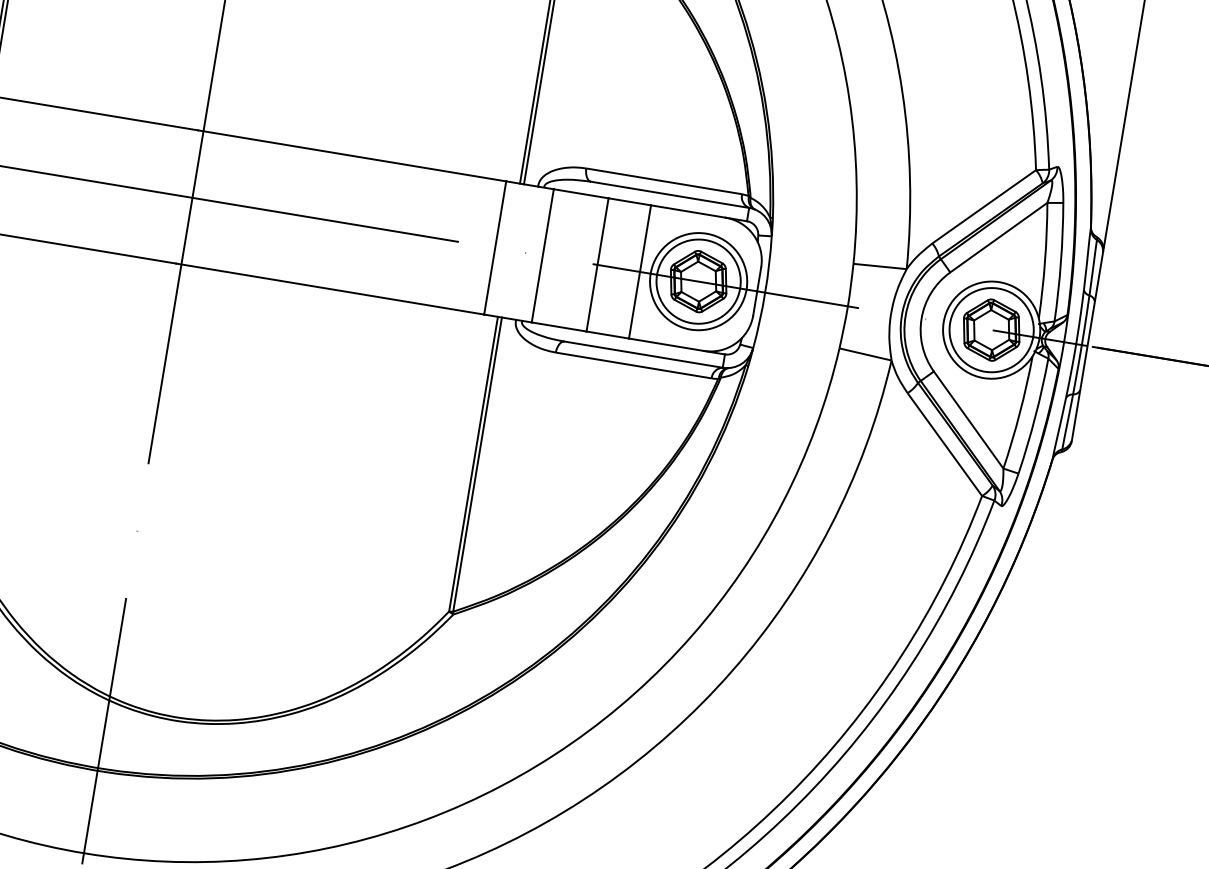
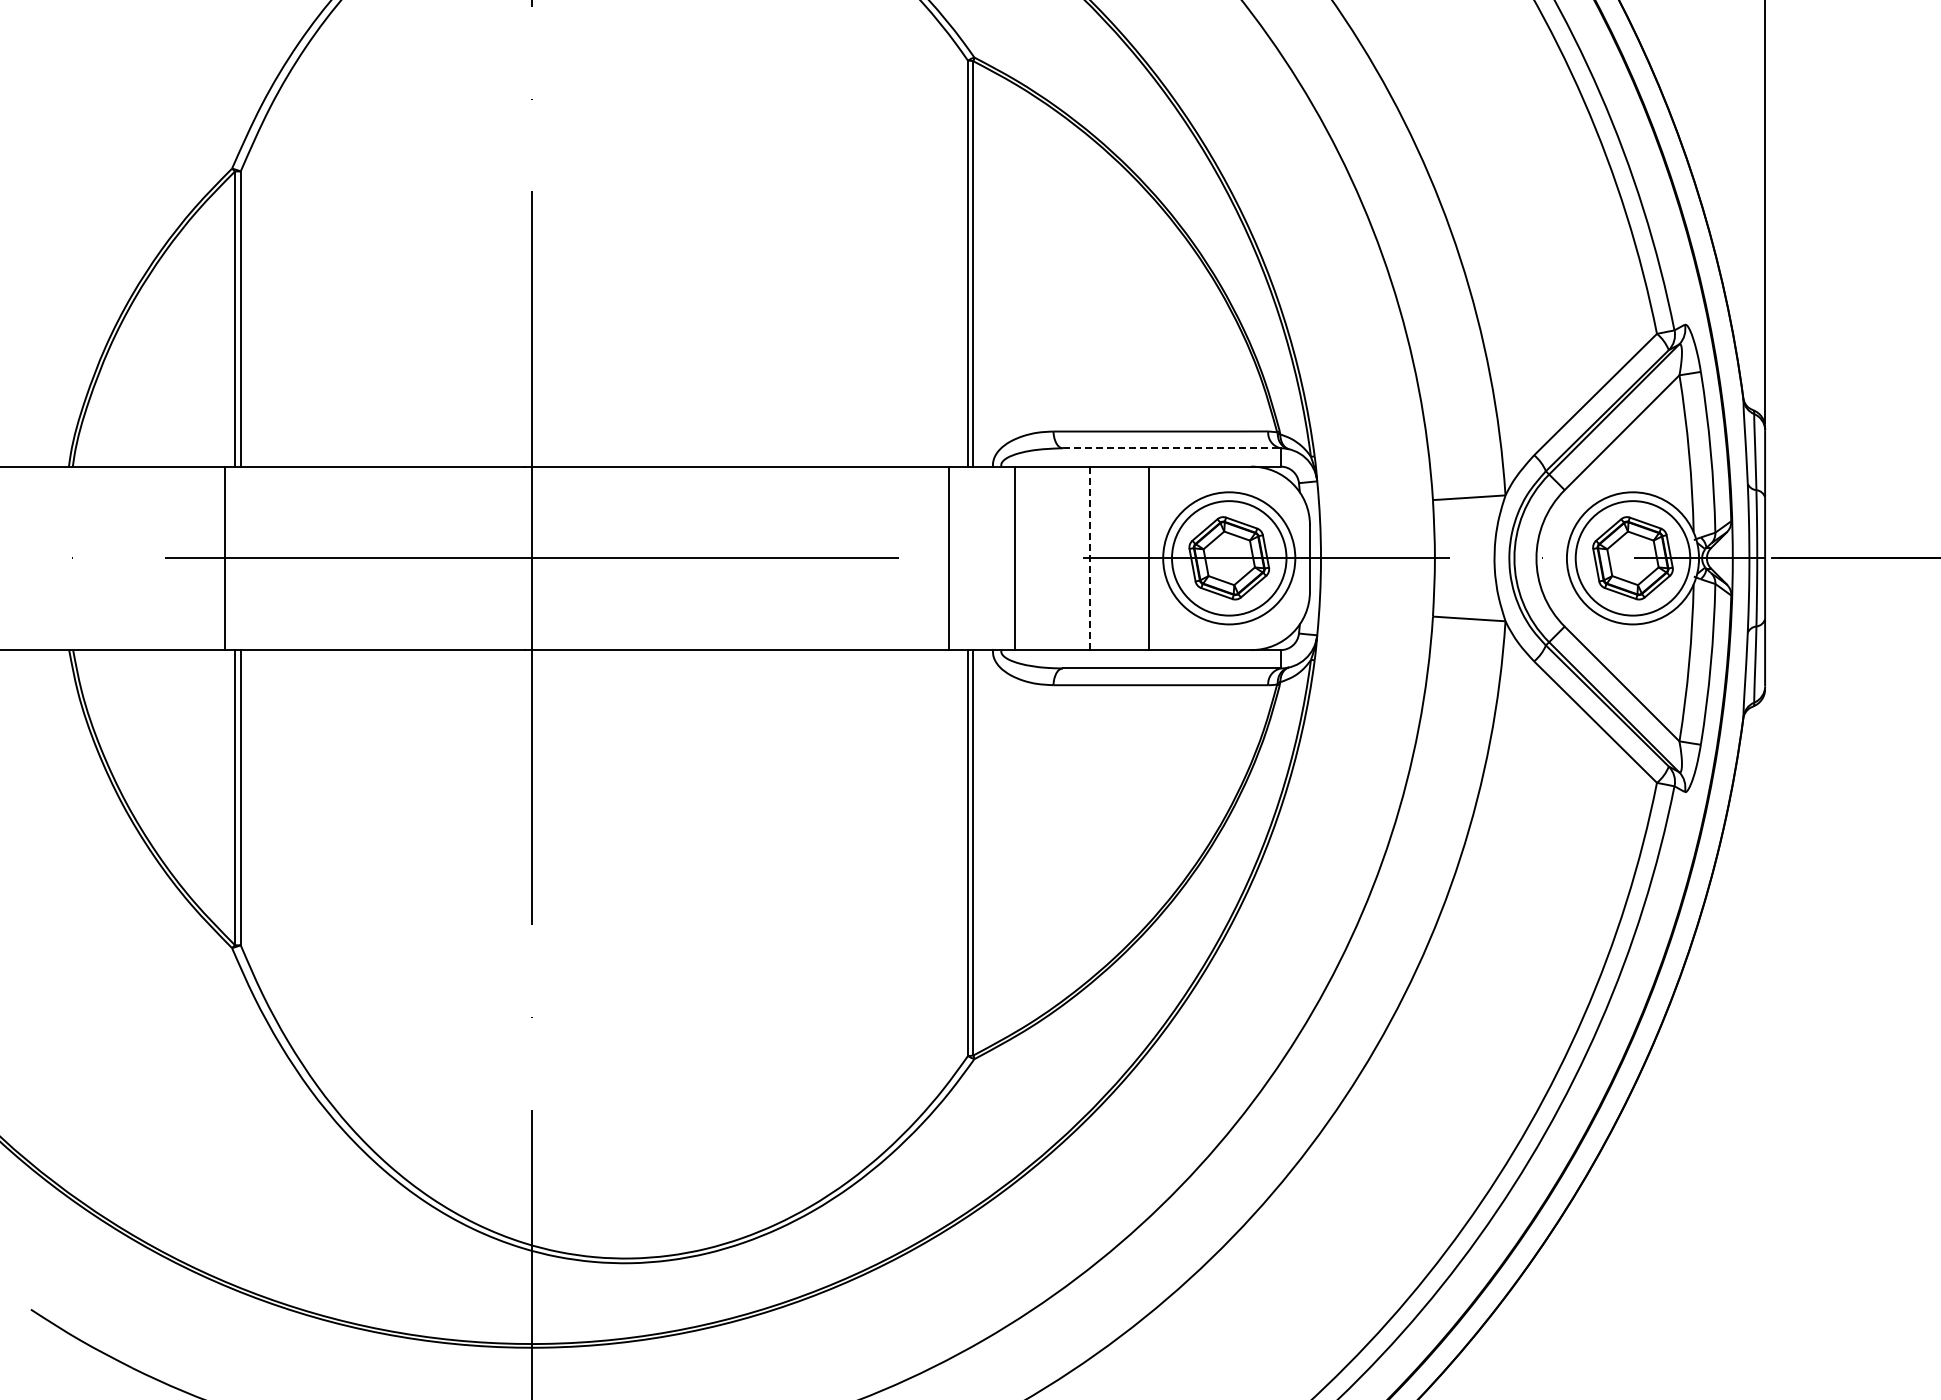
line: (670, 195) -> (1172, 448), solid -> dashed
line: (597, 265) -> (1090, 558), solid -> dashed

